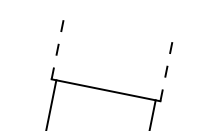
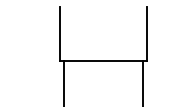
line: (58, 44) -> (60, 33), dashed -> solid
line: (167, 66) -> (147, 33), dashed -> solid

